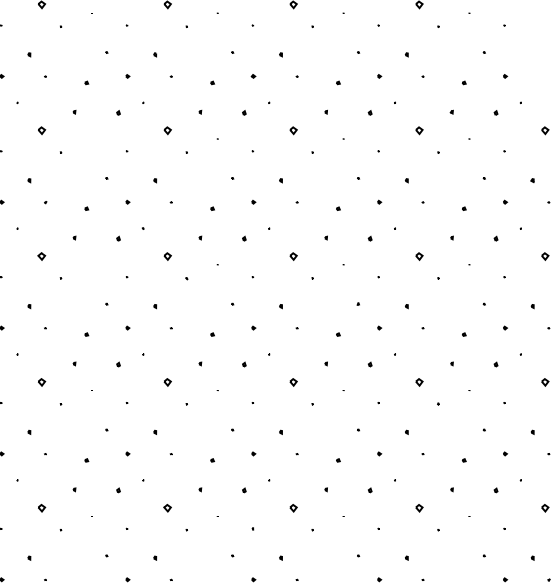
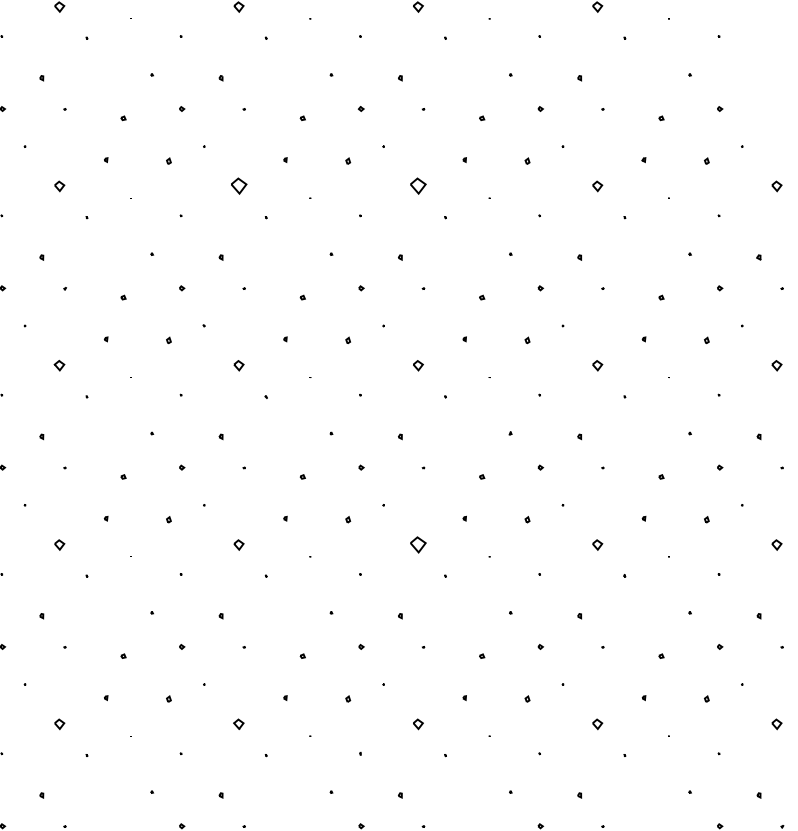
part: (167, 130) -> (238, 186), size x1.6
part: (293, 130) -> (418, 186), size x1.6
part: (293, 382) -> (418, 545), size x1.6

